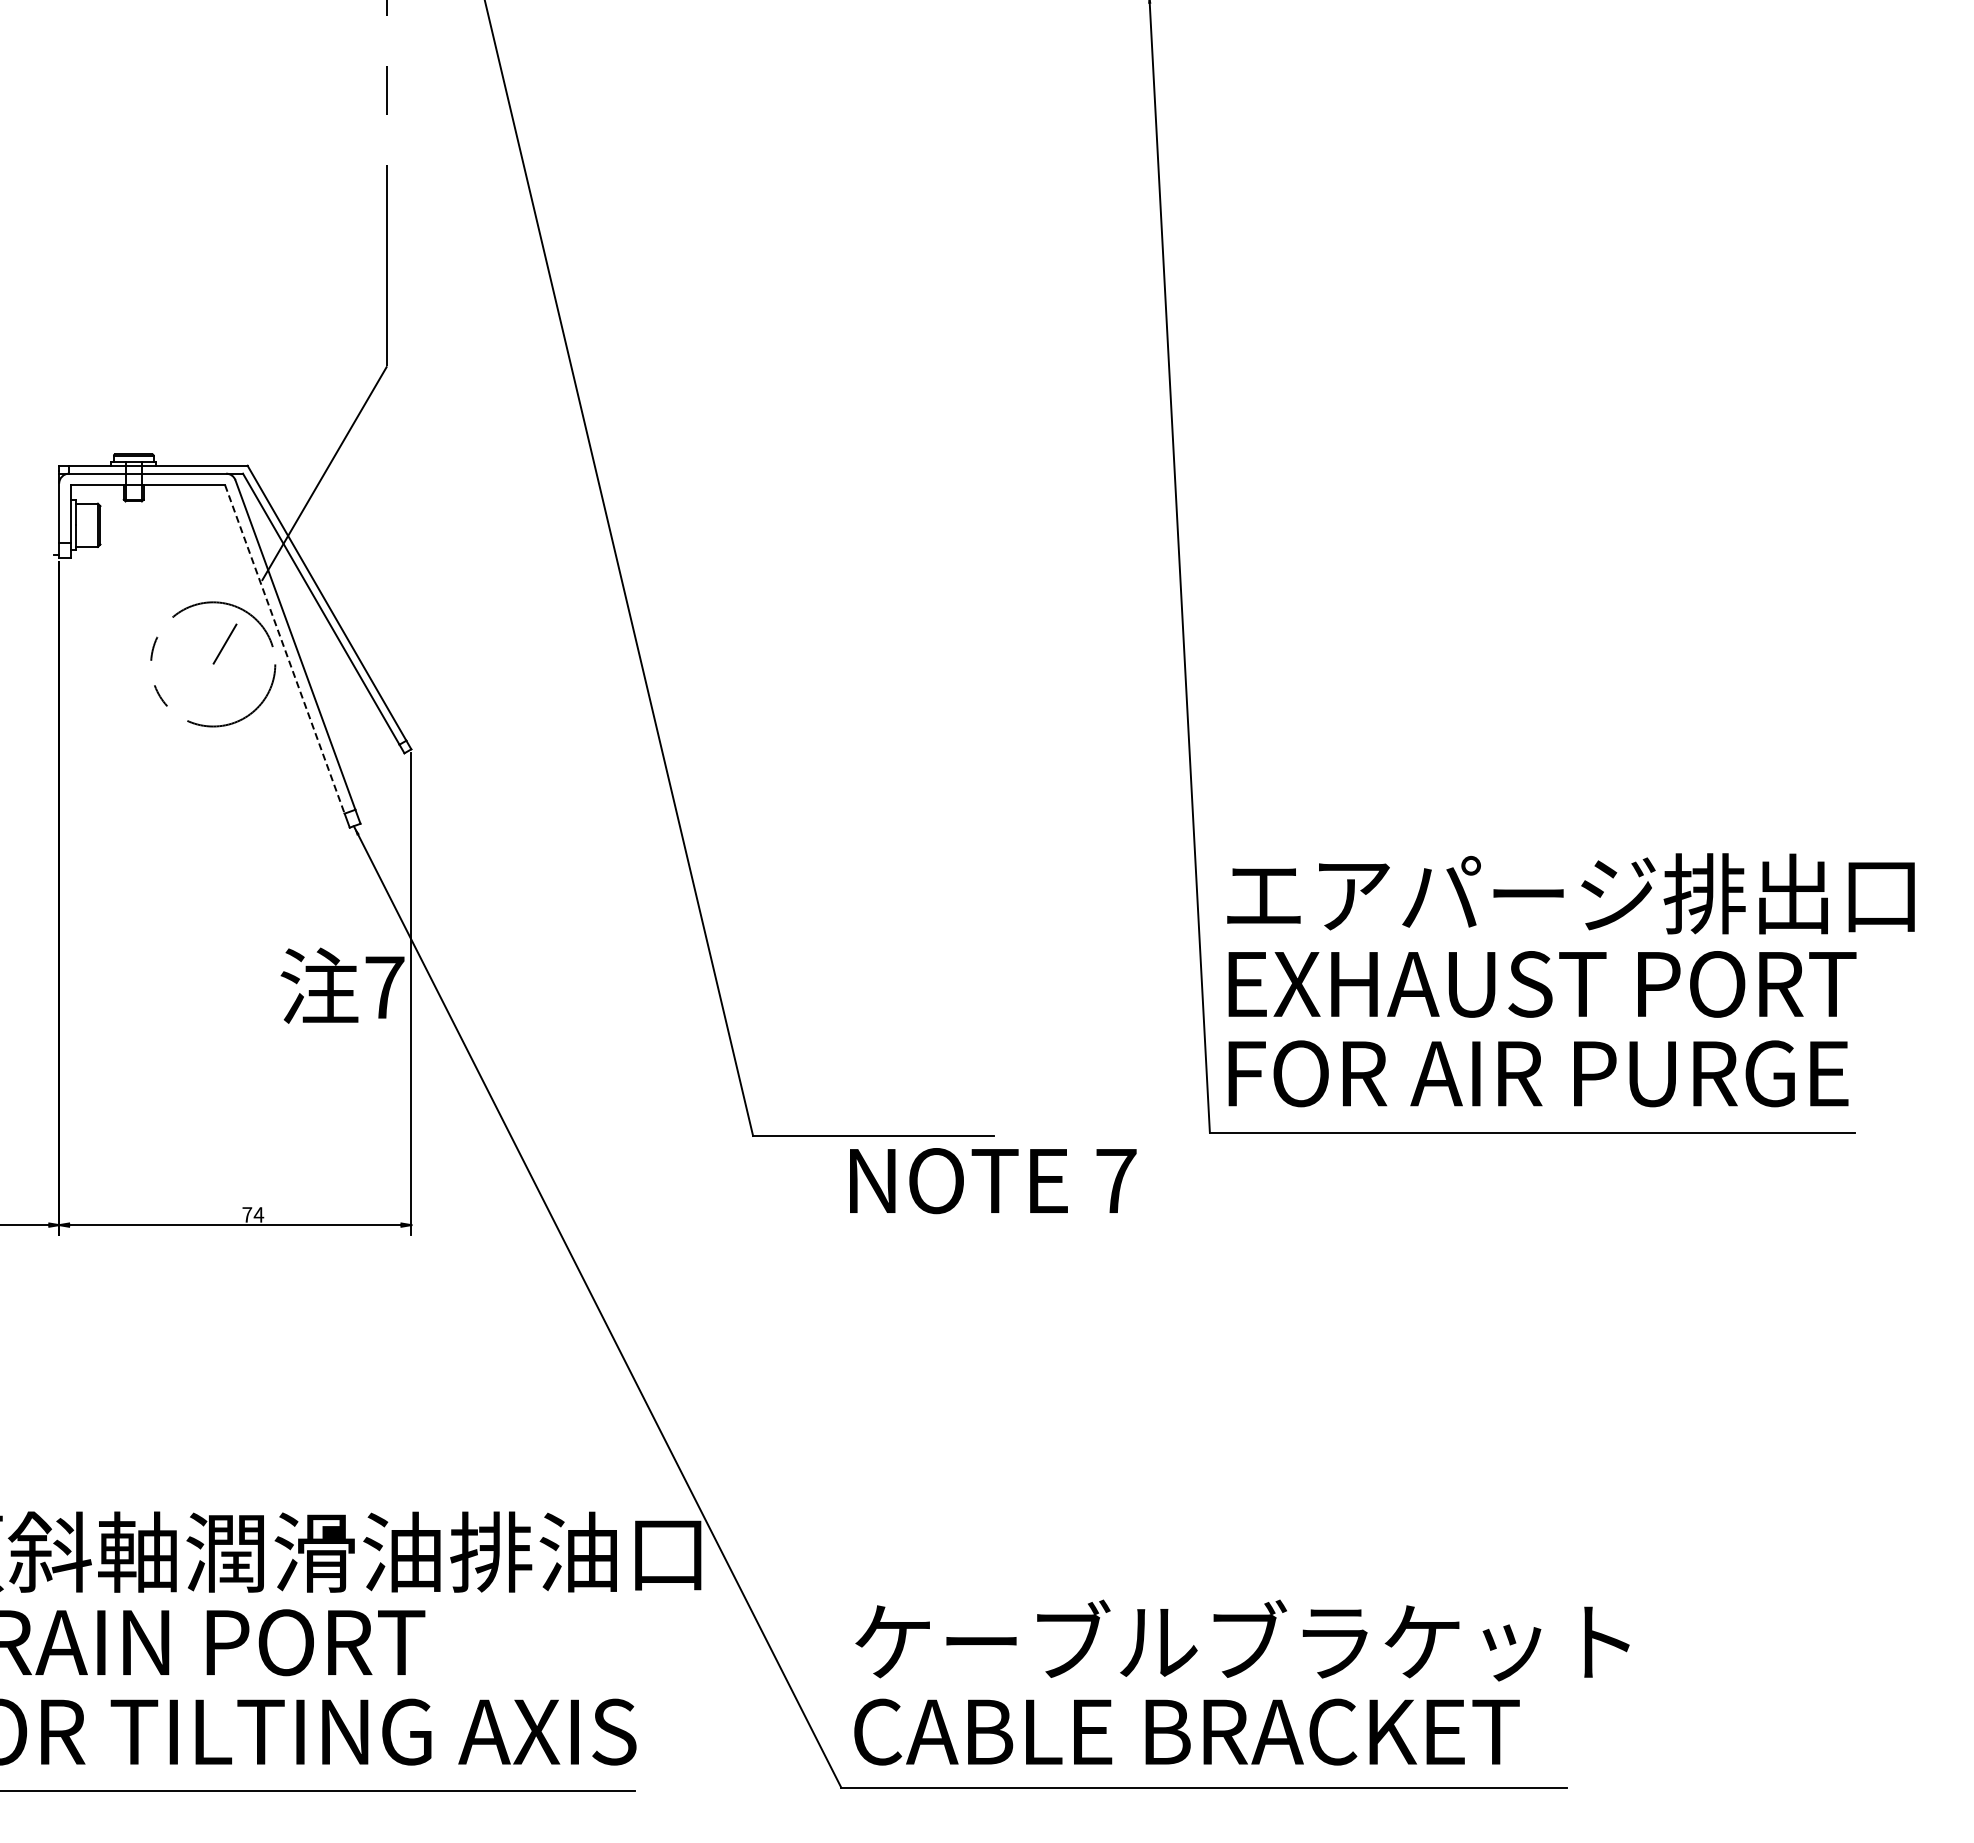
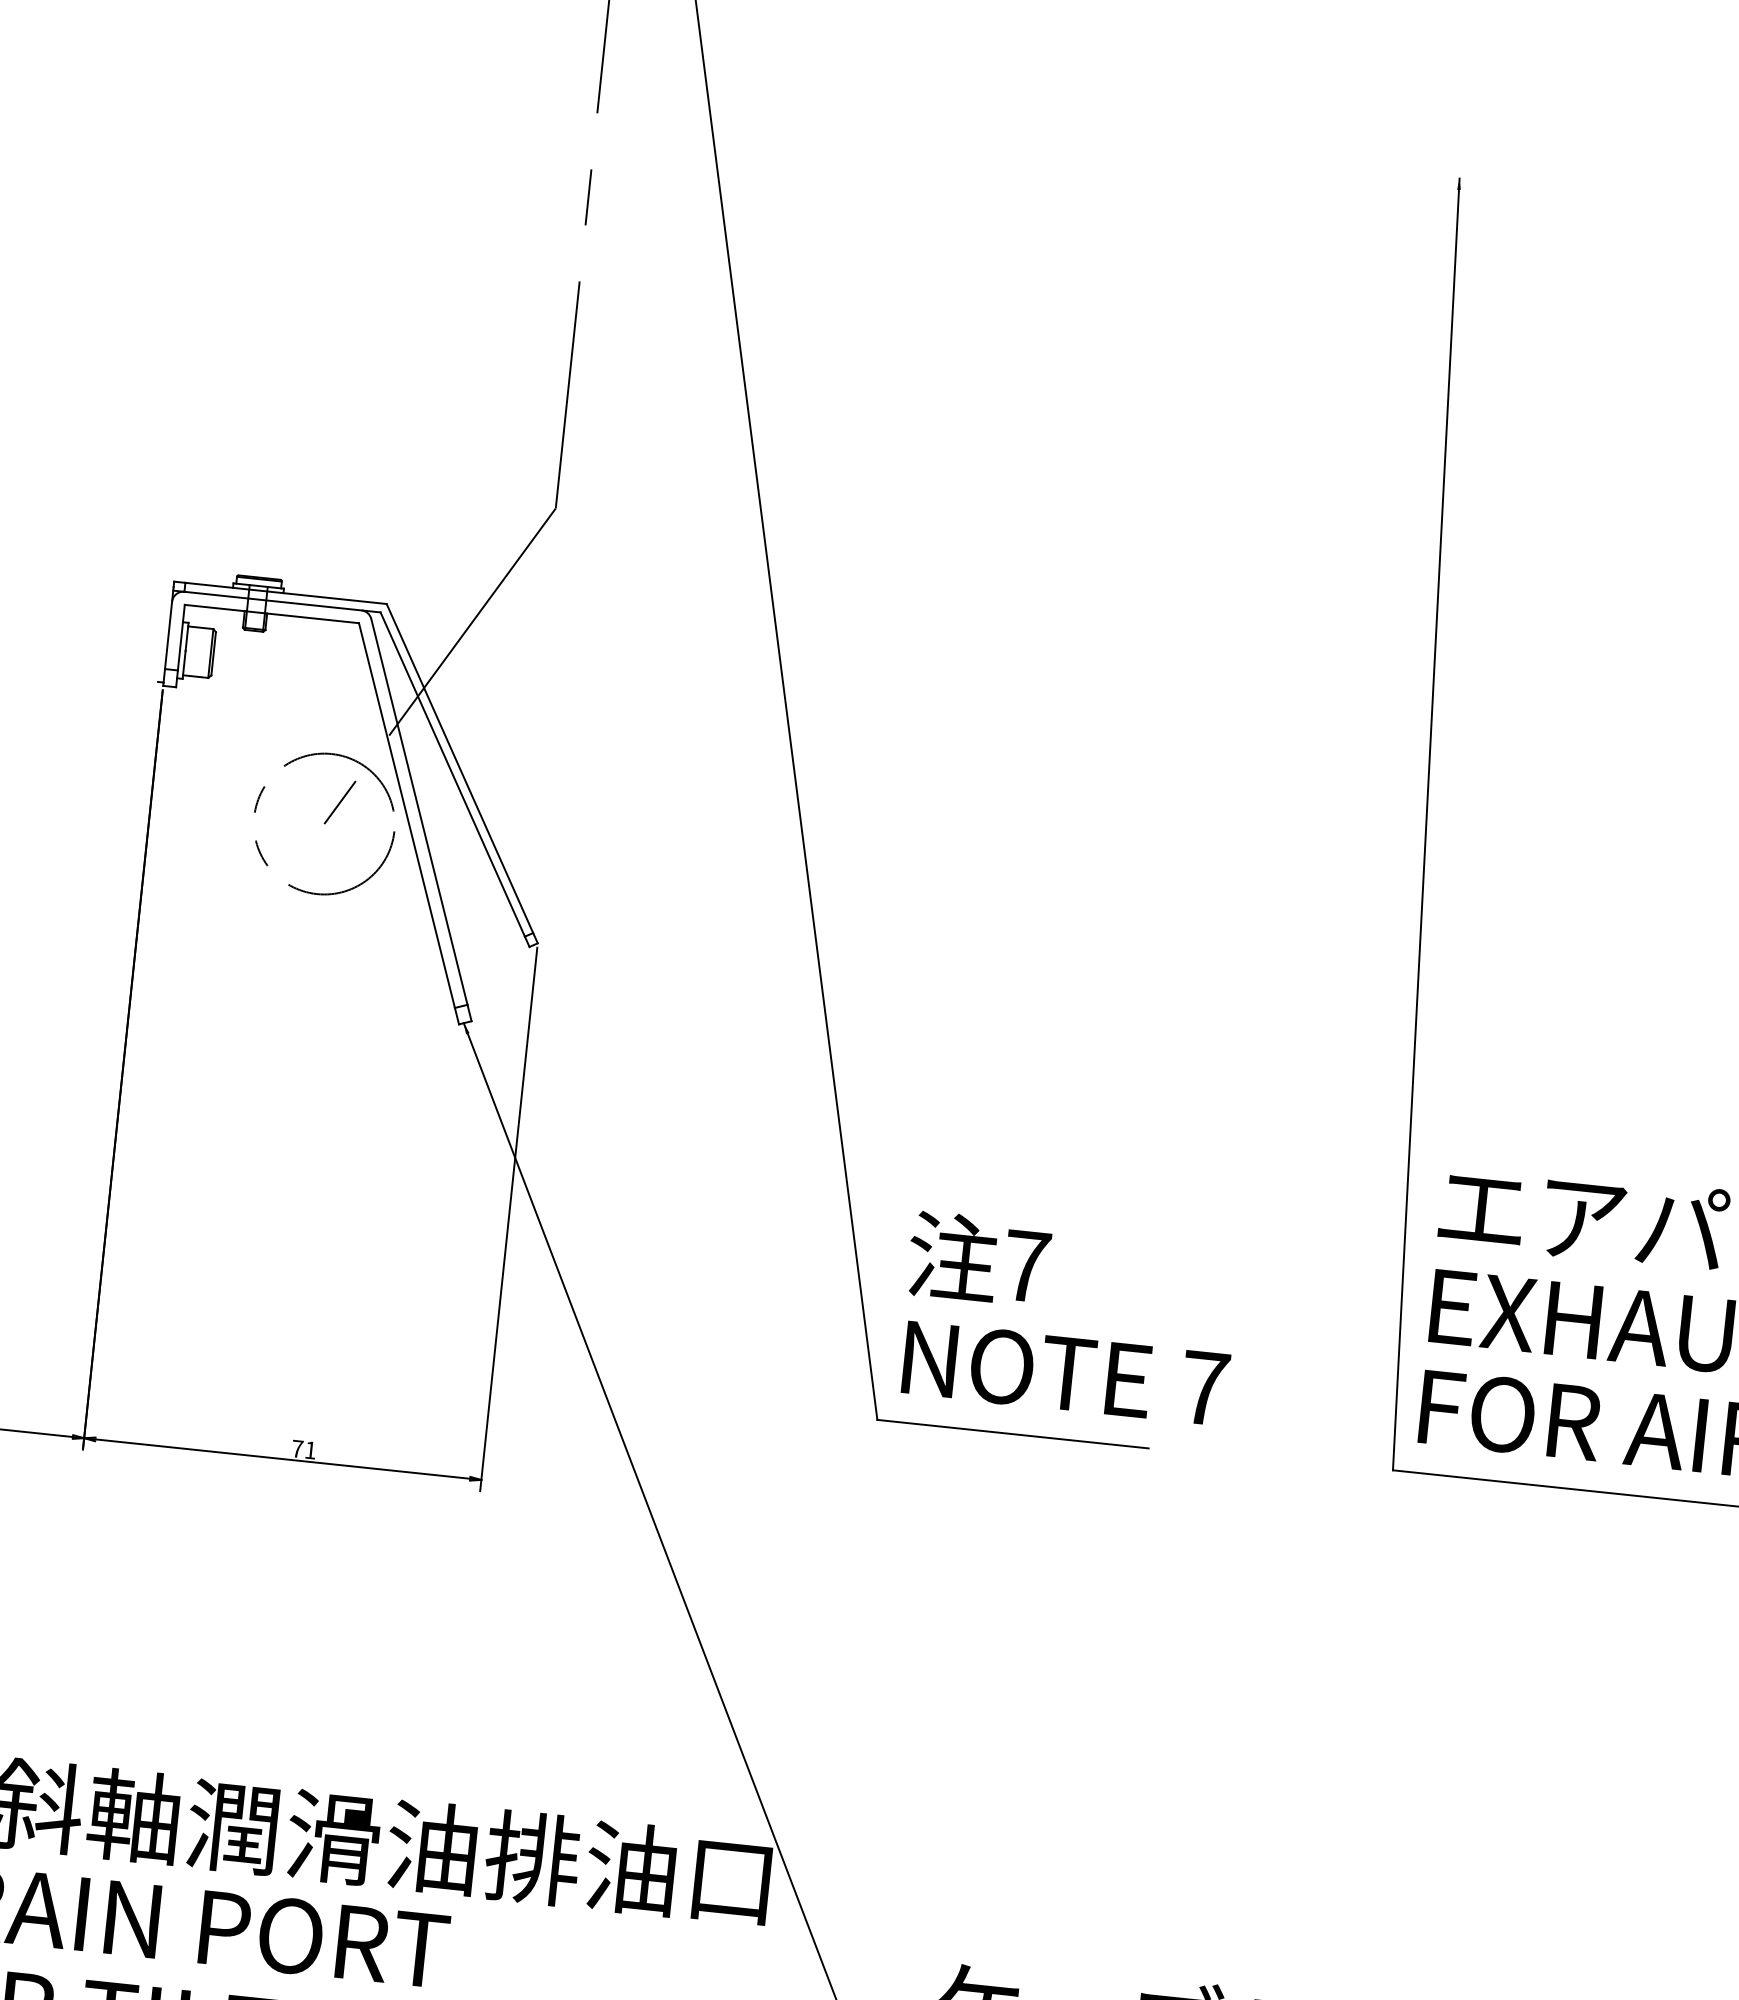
line: (284, 649) -> (406, 815), dashed -> solid
text: (342, 985) -> (979, 1259), moved
text: (993, 1181) -> (1066, 1374), moved
text: (258, 1214) -> (310, 1449), 74 -> 71

